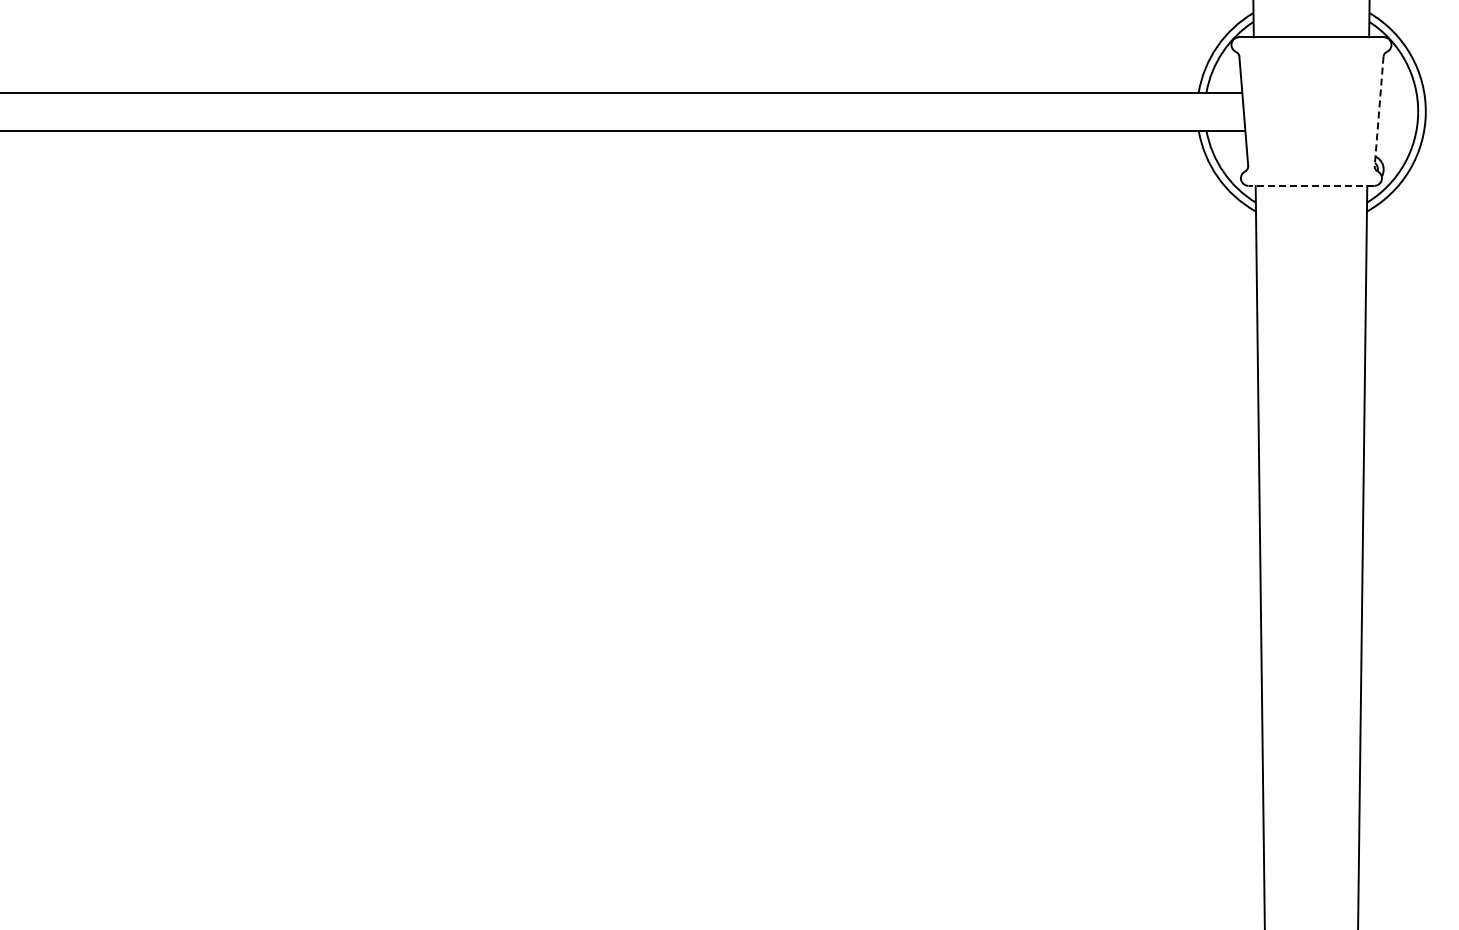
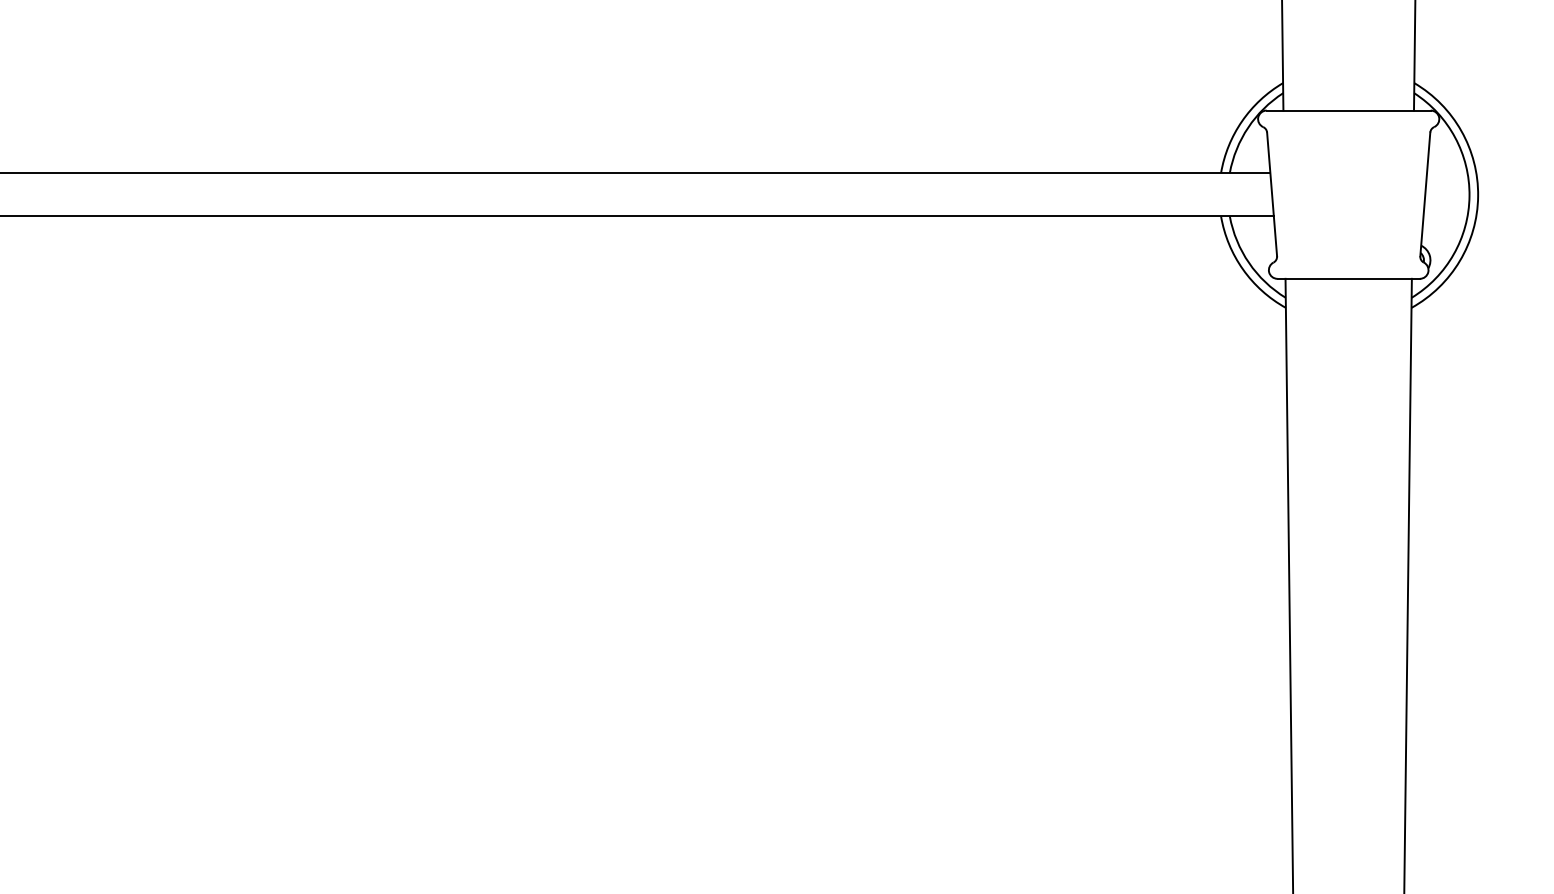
line: (1379, 111) -> (1425, 194), dashed -> solid
line: (1311, 185) -> (1348, 278), dashed -> solid

